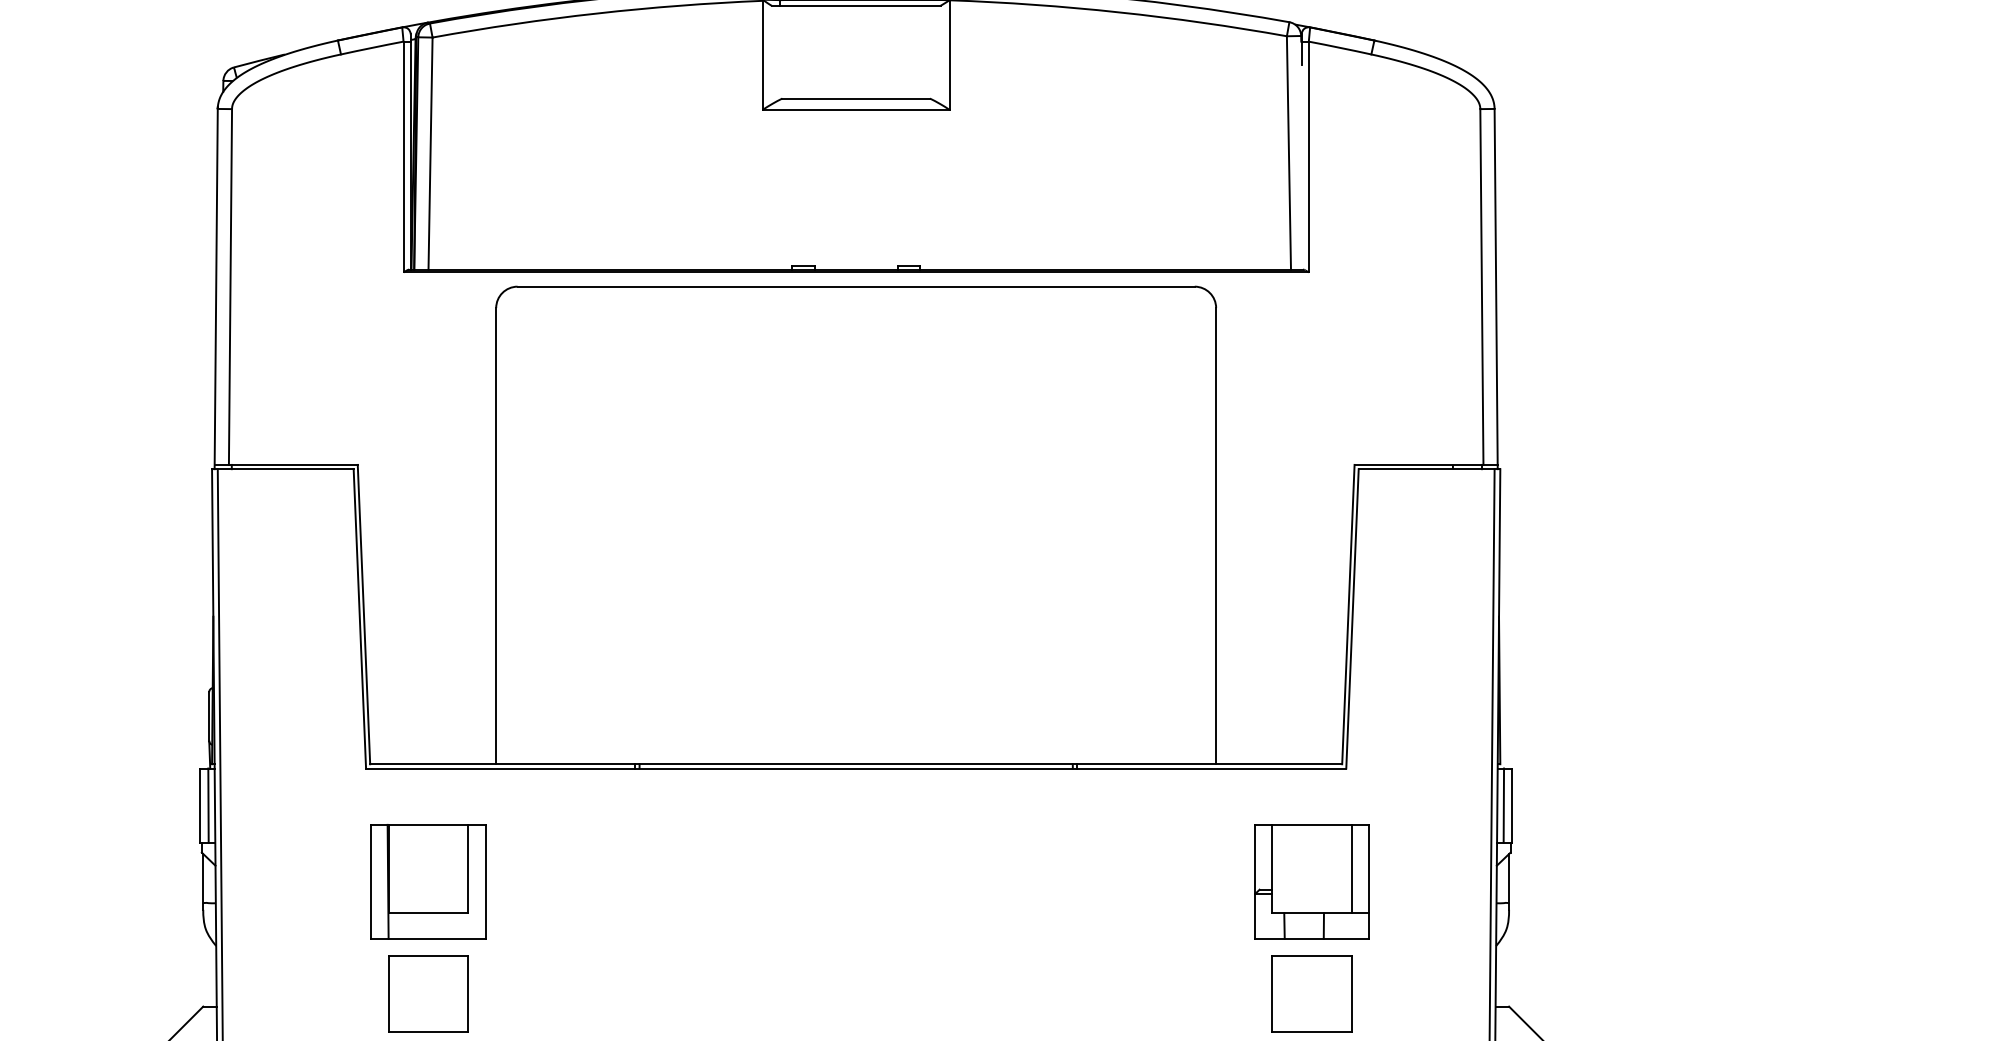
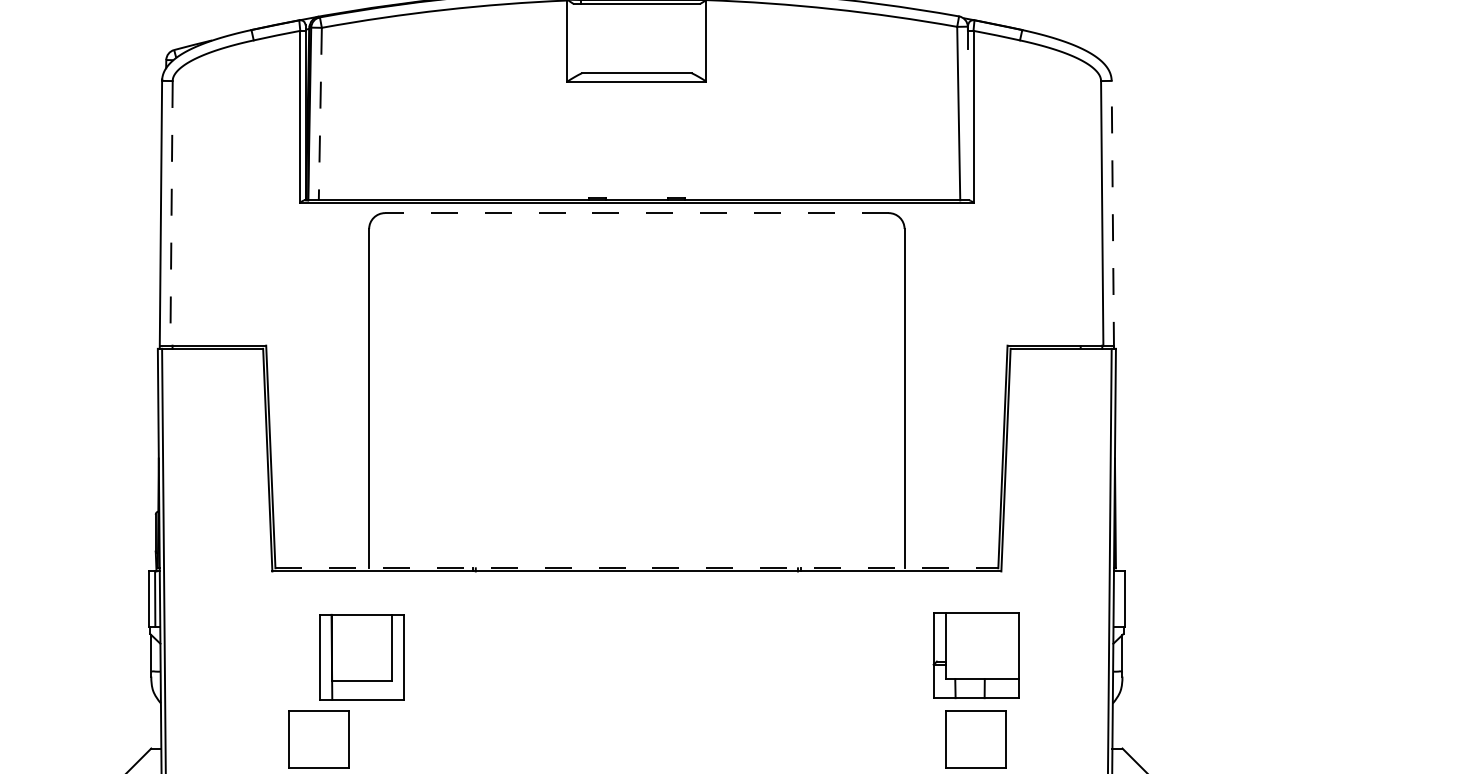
line: (430, 154) -> (320, 114), solid -> dashed
line: (856, 286) -> (637, 212), solid -> dashed
line: (230, 287) -> (171, 213), solid -> dashed
line: (1496, 288) -> (1113, 214), solid -> dashed
line: (856, 764) -> (637, 568), solid -> dashed
line: (1503, 805) -> (1118, 598), removed
line: (1352, 868) -> (1006, 645), removed
part: (428, 881) -> (361, 656), moved

